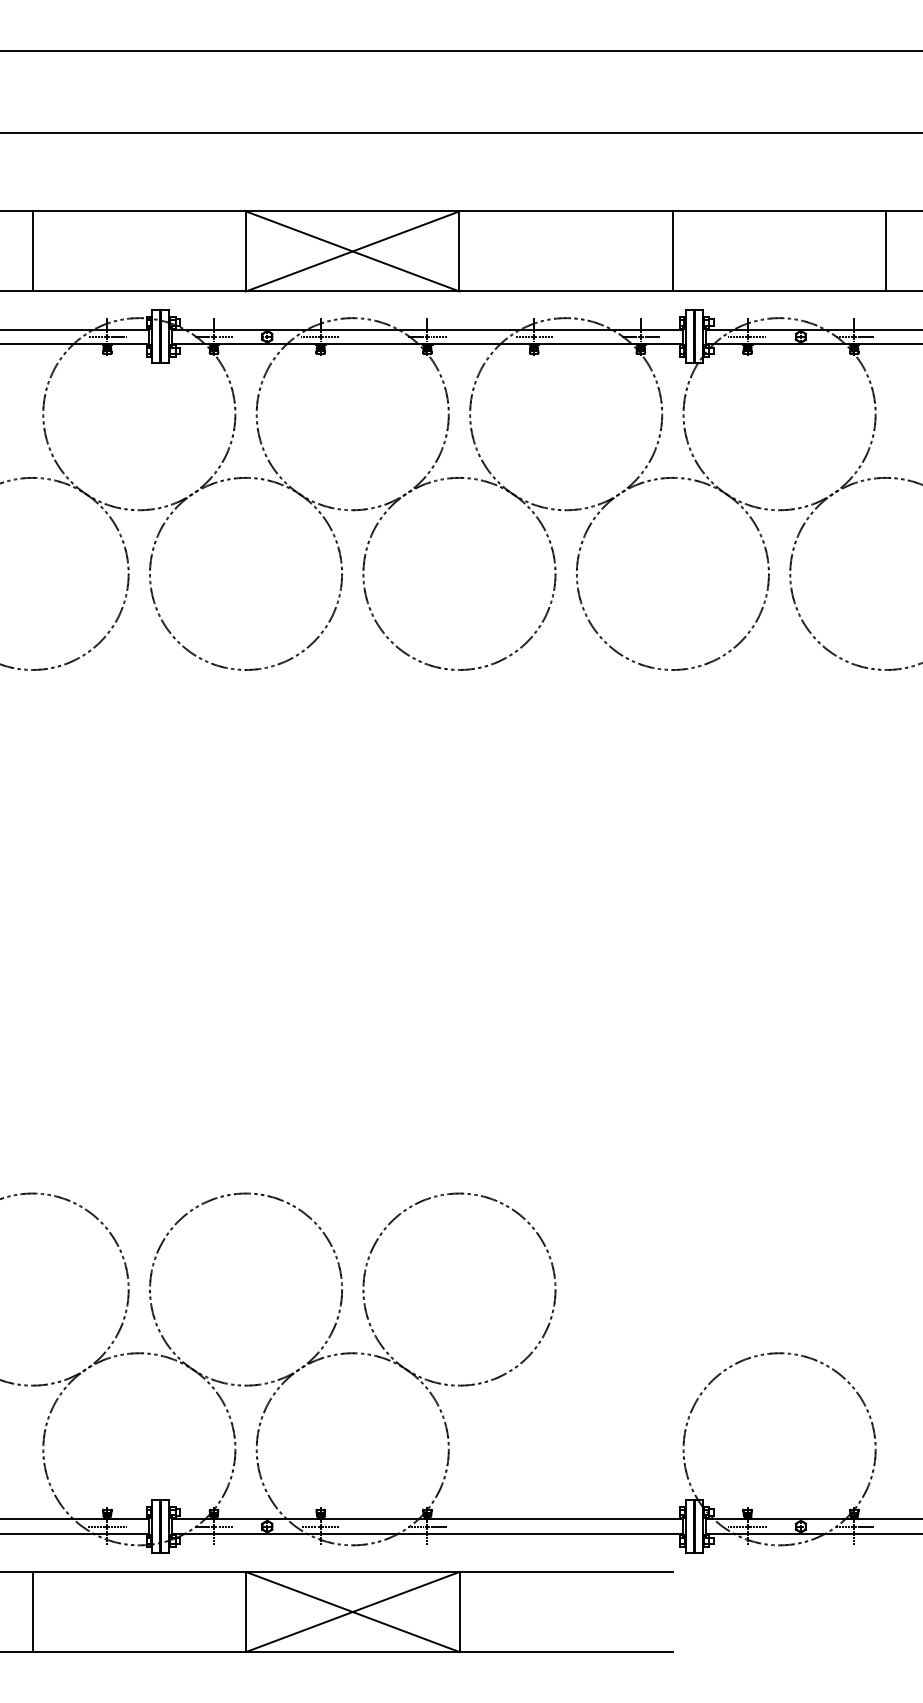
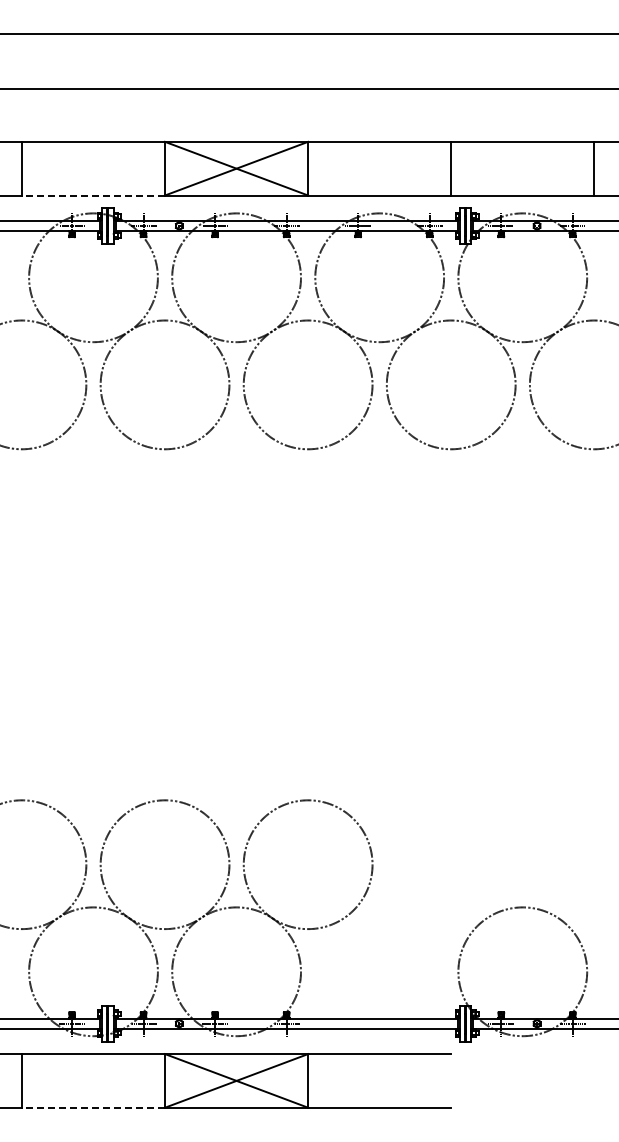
line: (139, 291) -> (93, 195), solid -> dashed
line: (139, 1651) -> (93, 1107), solid -> dashed

